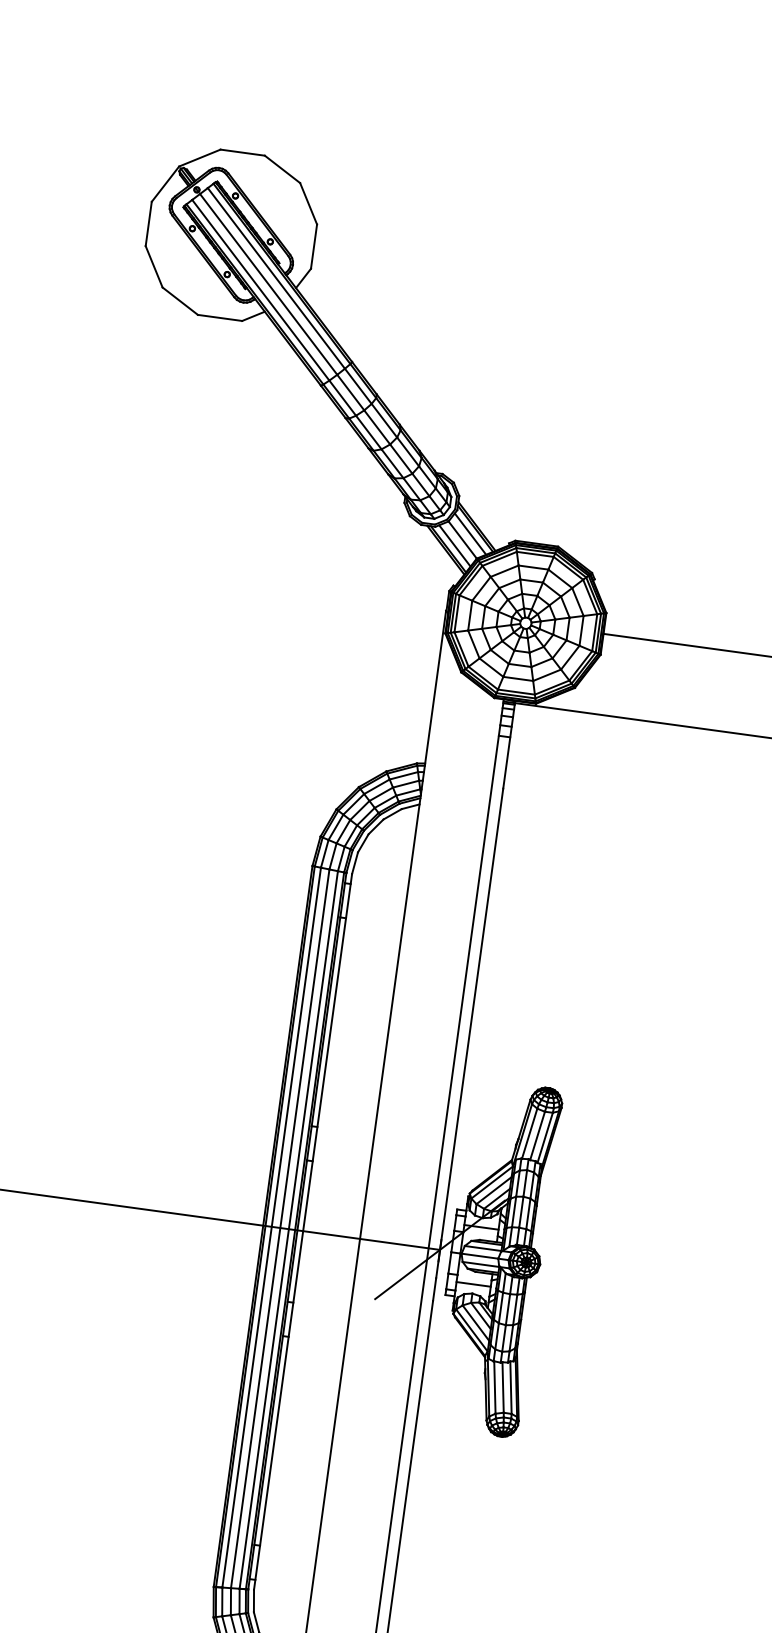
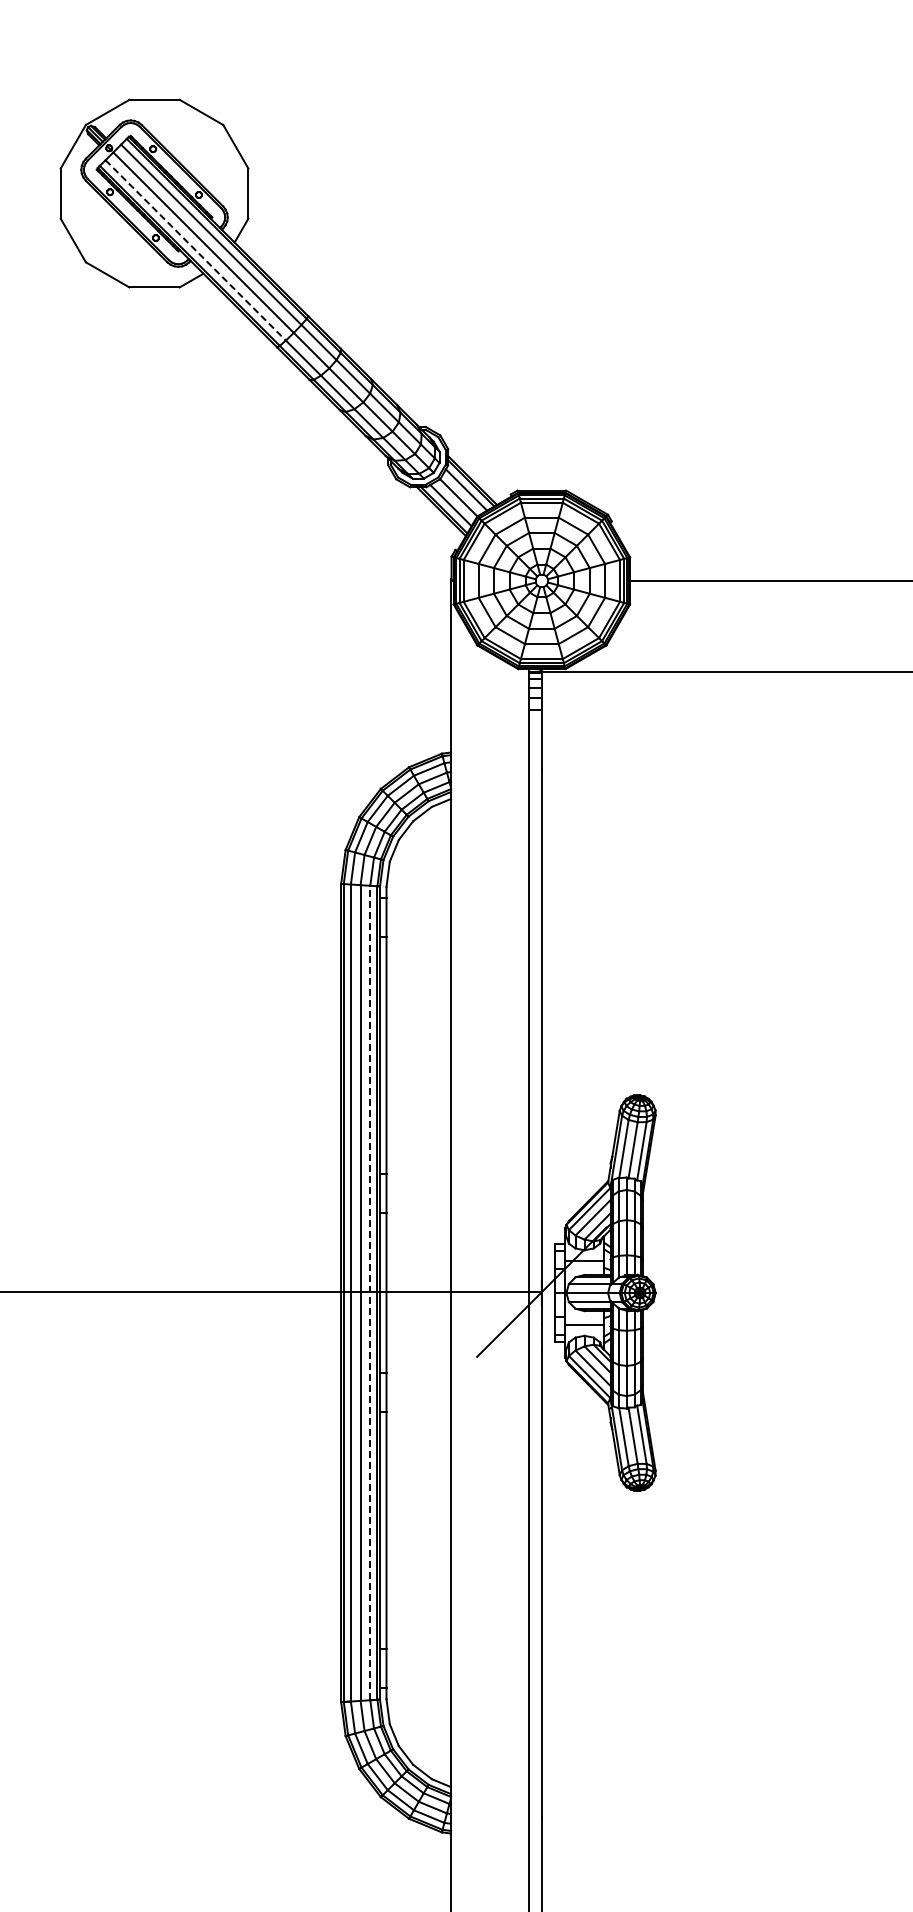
line: (260, 290) -> (195, 250), solid -> dashed
line: (289, 1229) -> (370, 1292), solid -> dashed

